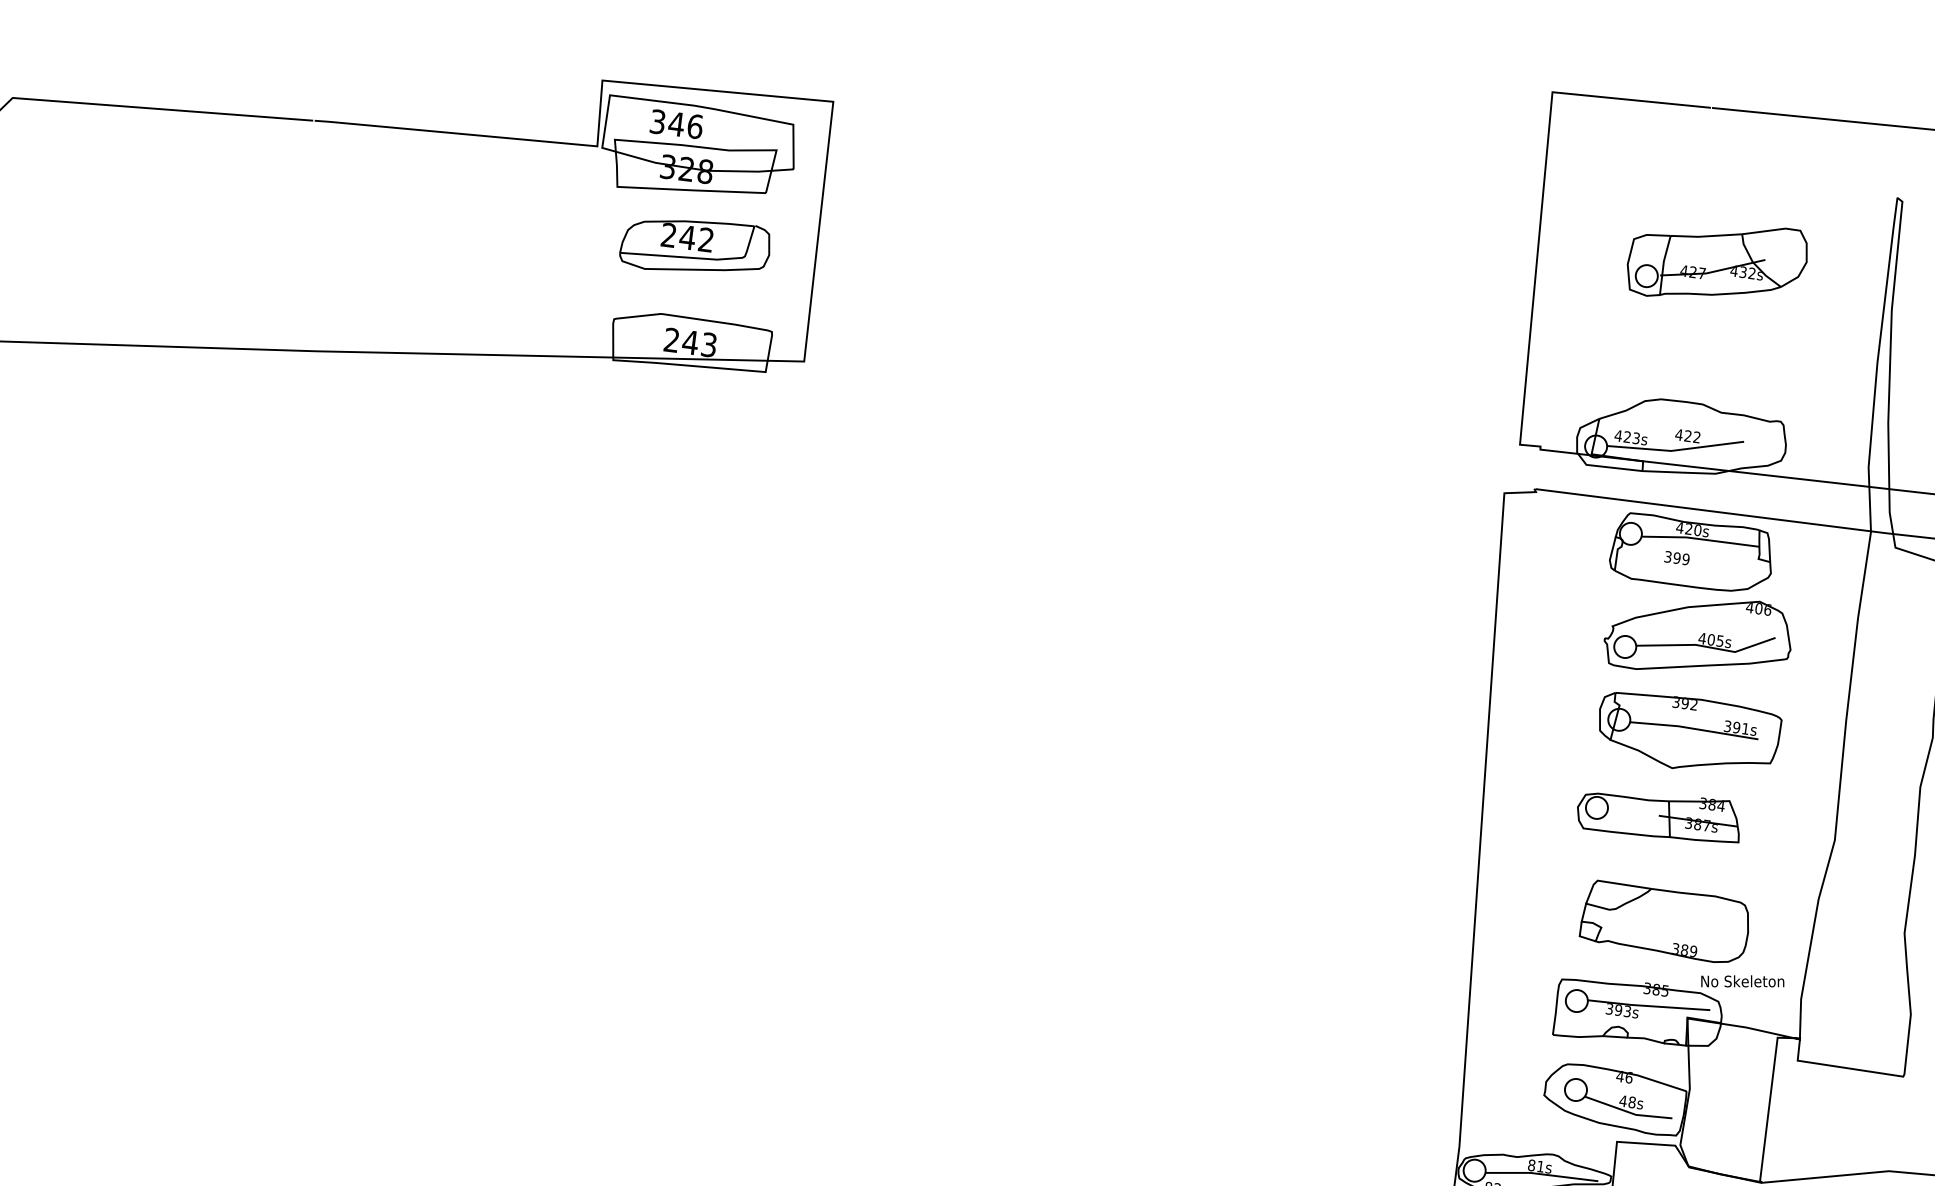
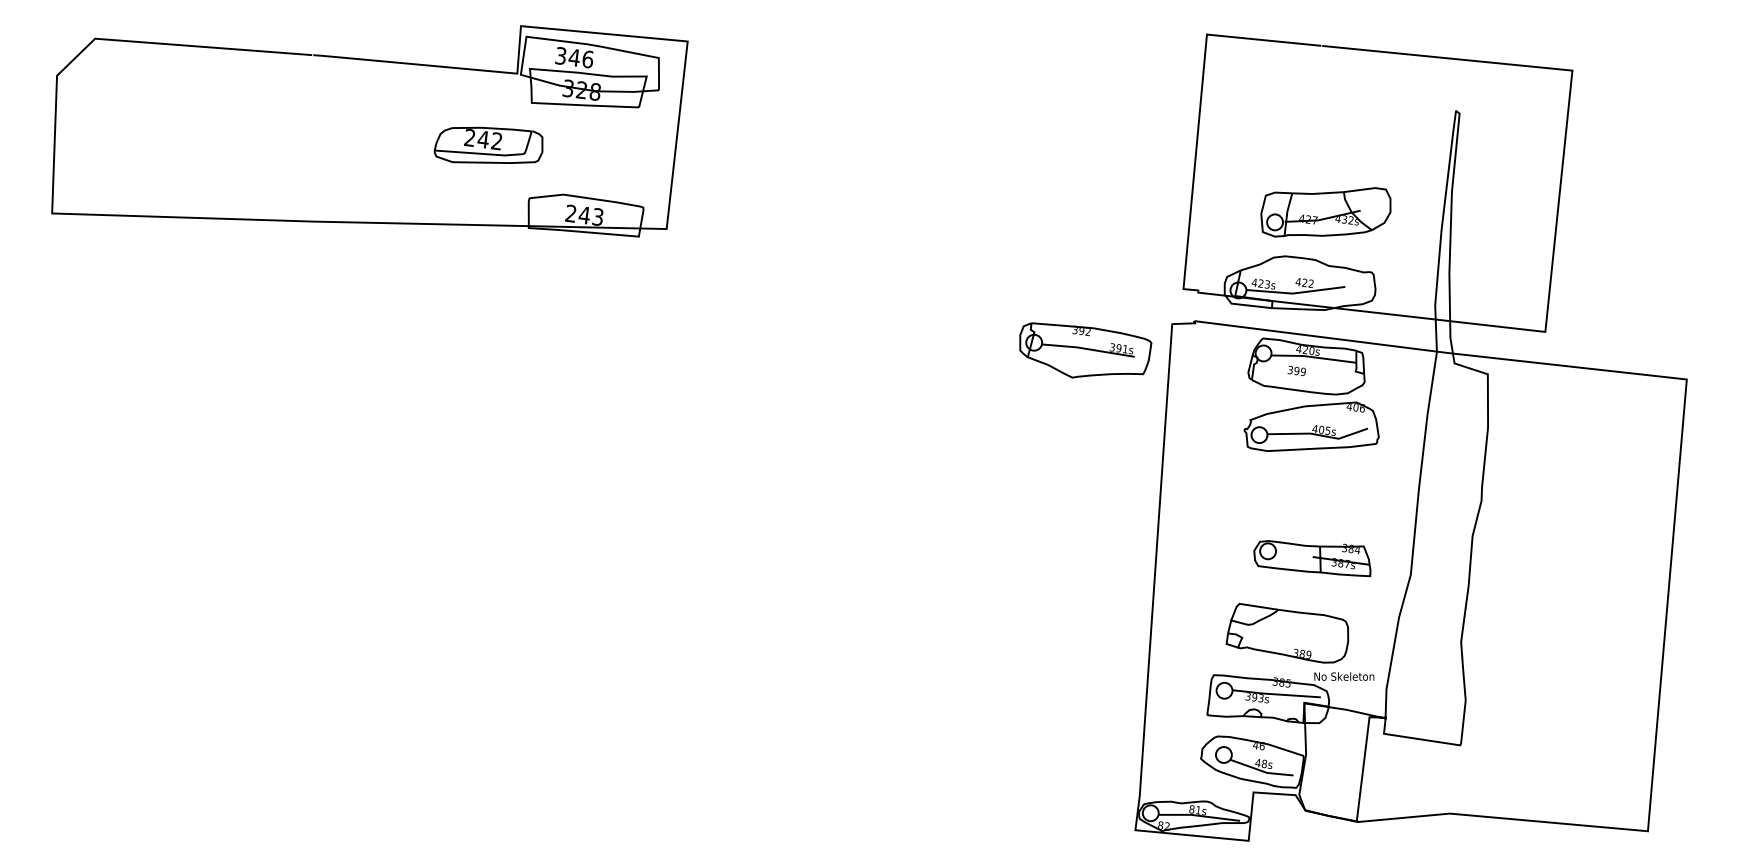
part: (694, 244) -> (488, 144), moved
part: (1716, 262) -> (1325, 212), moved
part: (1690, 730) -> (1085, 350), moved
part: (1658, 817) -> (1312, 558), moved

